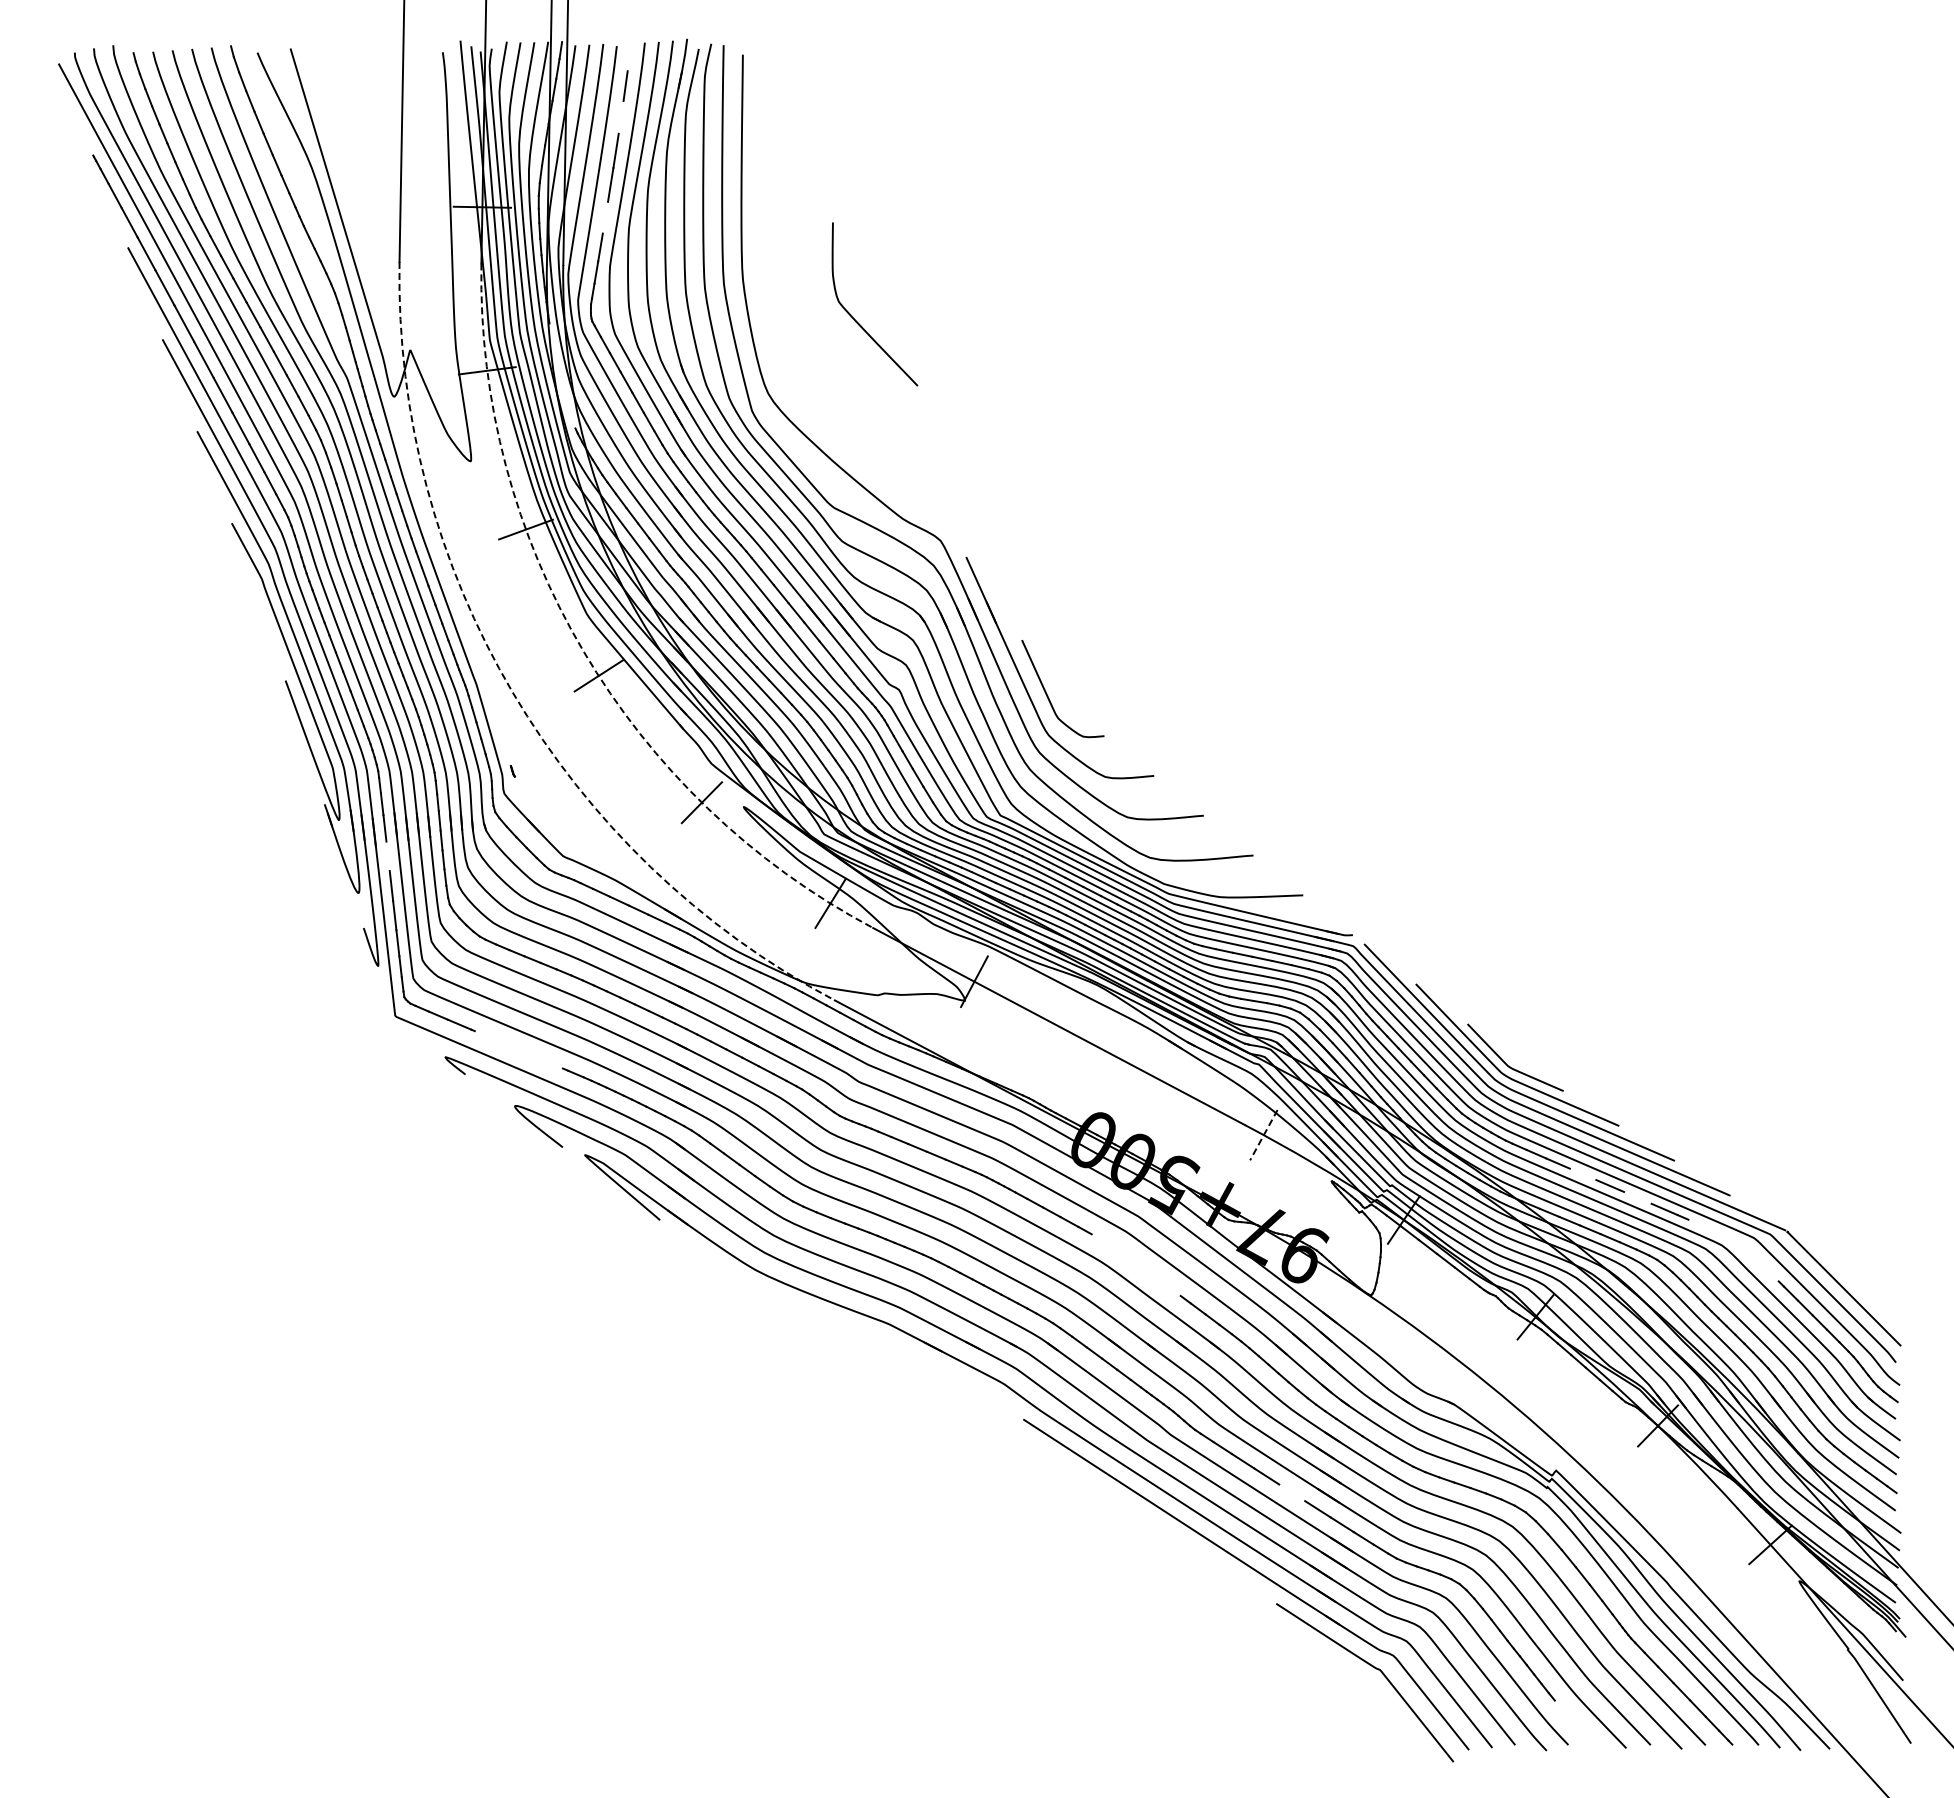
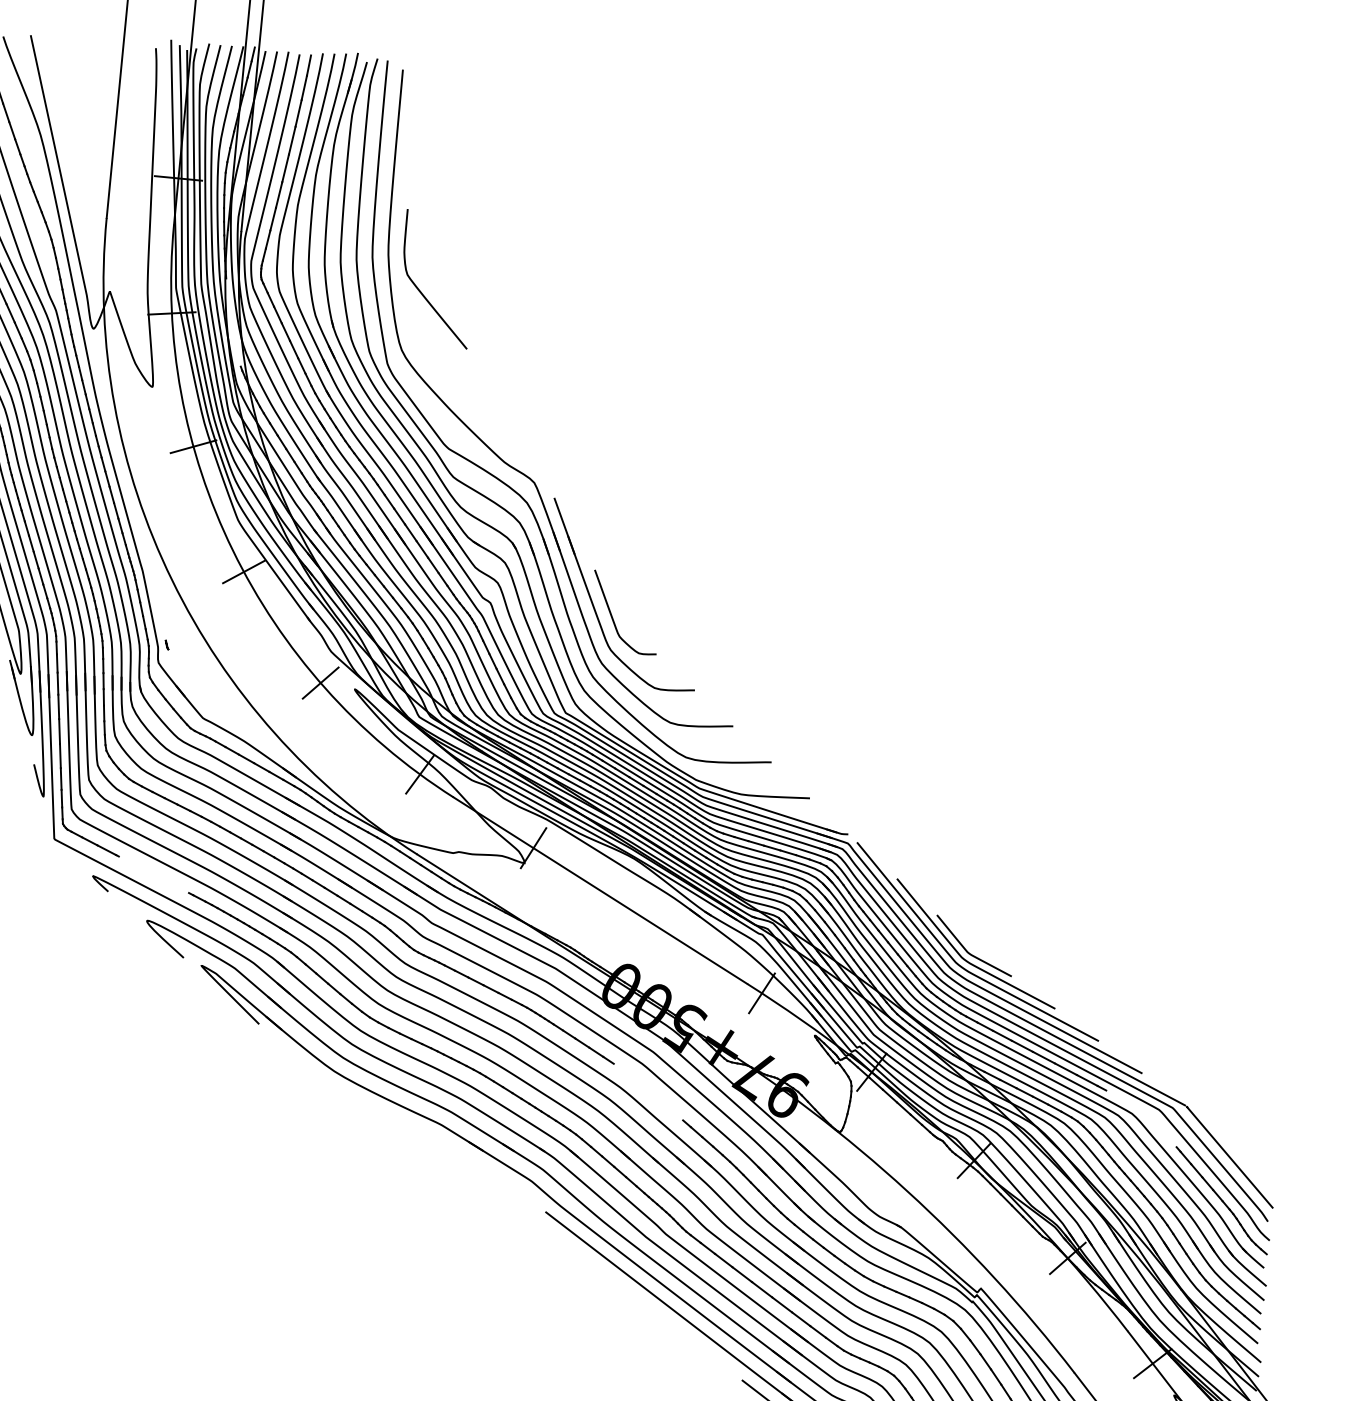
line: (628, 58) -> (308, 65), added
line: (620, 116) -> (298, 112), added
line: (605, 217) -> (279, 194), added
curve: (857, 321) -> (421, 292), moved
arc: (583, 651) -> (232, 550), dashed -> solid
arc: (512, 692) -> (171, 580), dashed -> solid
line: (387, 855) -> (58, 706), added
line: (1263, 1135) -> (761, 993), dashed -> solid
line: (1582, 1174) -> (1021, 1046), added
line: (1637, 1197) -> (1065, 1068), added
line: (1292, 1492) -> (762, 1289), added

